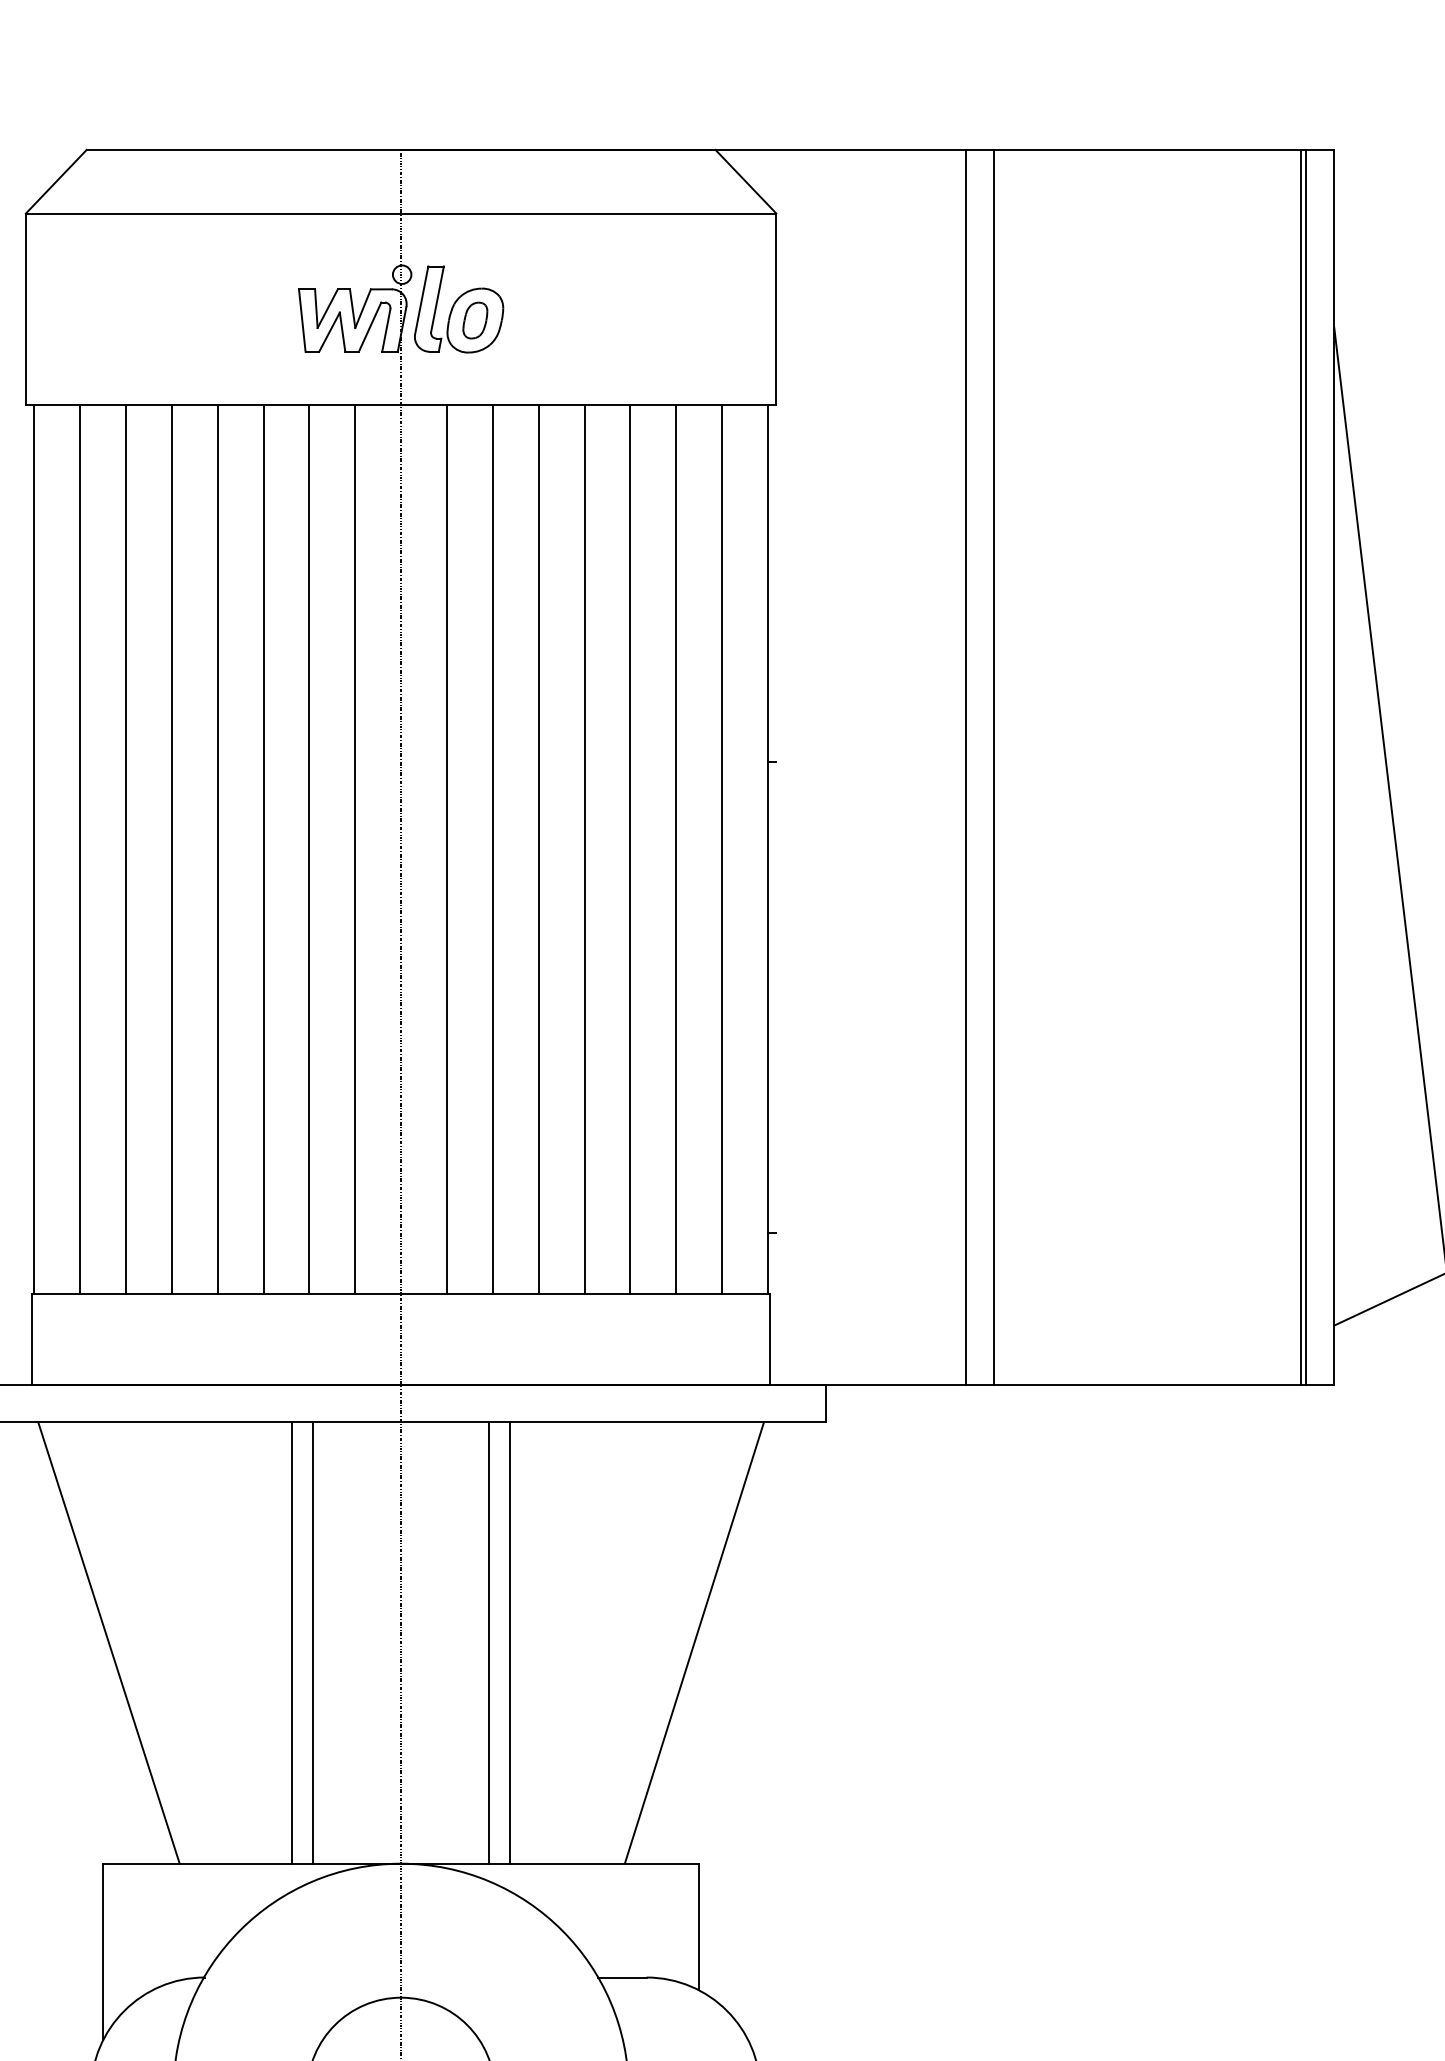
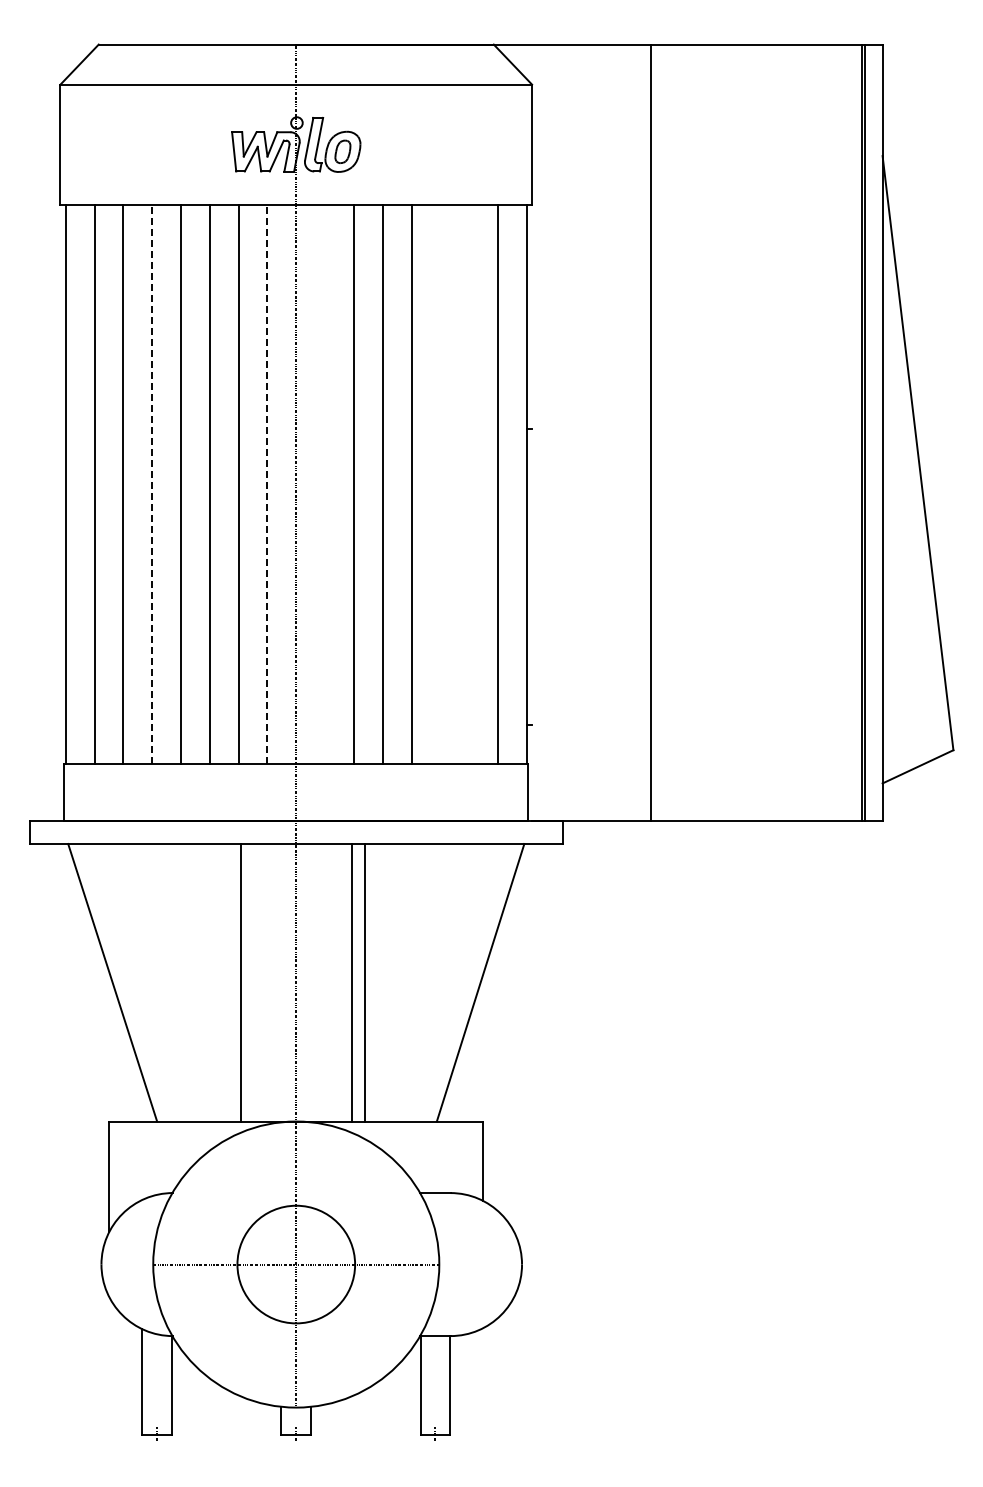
line: (993, 767) -> (668, 432), removed
line: (172, 848) -> (152, 483), solid -> dashed
line: (355, 848) -> (267, 483), solid -> dashed
line: (447, 848) -> (325, 483), removed
line: (630, 848) -> (440, 483), removed
line: (676, 848) -> (469, 483), removed
line: (291, 1642) -> (227, 982), removed

